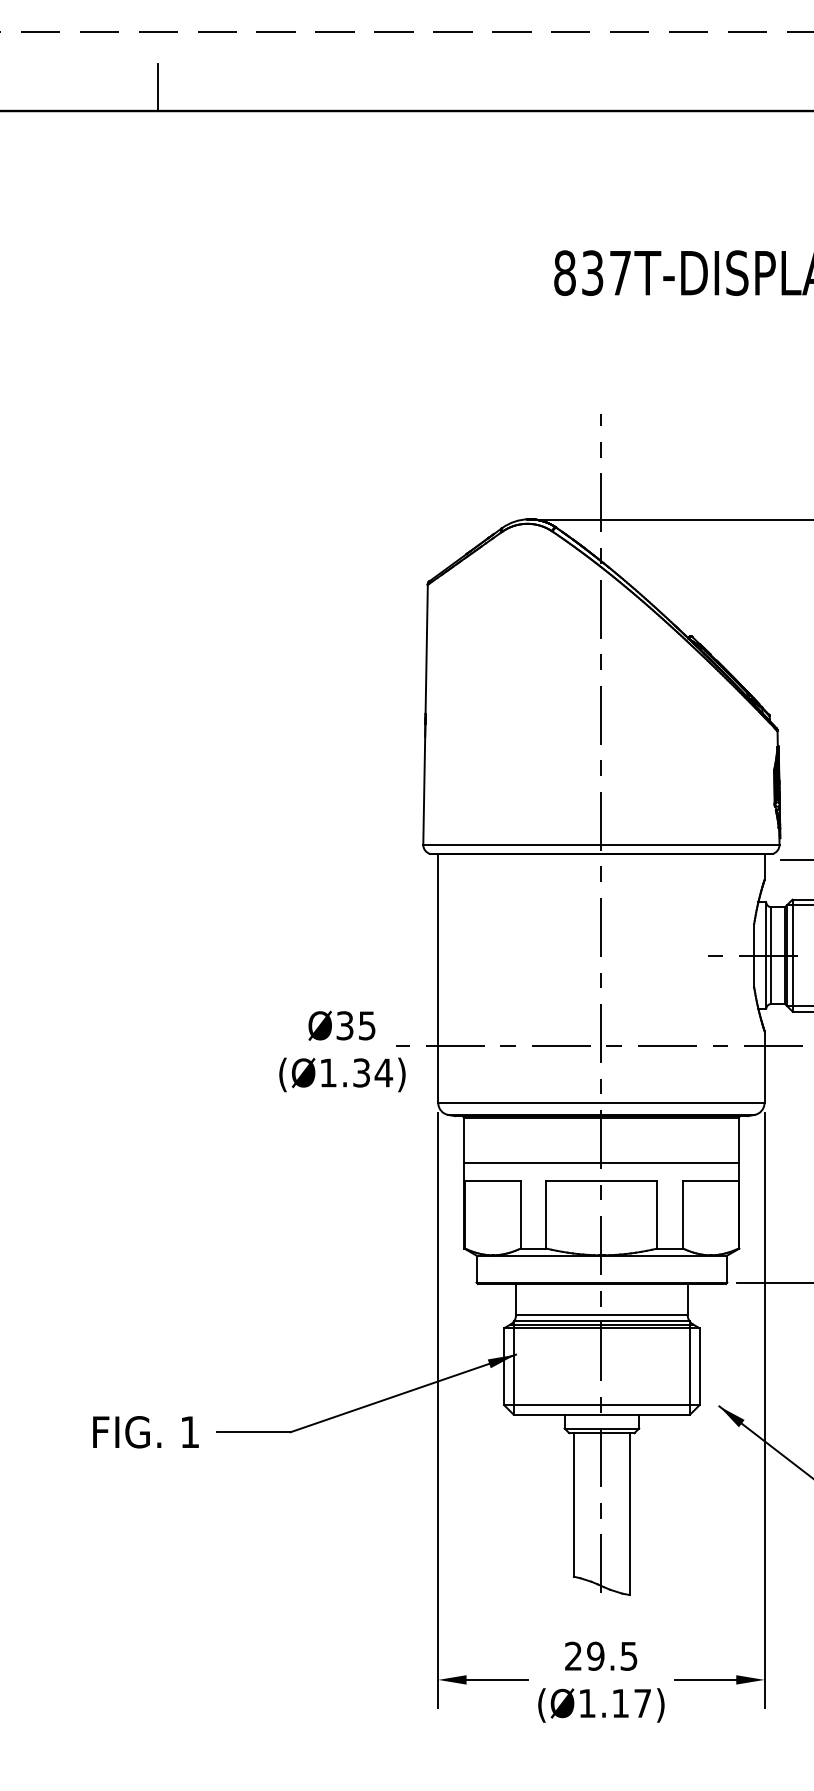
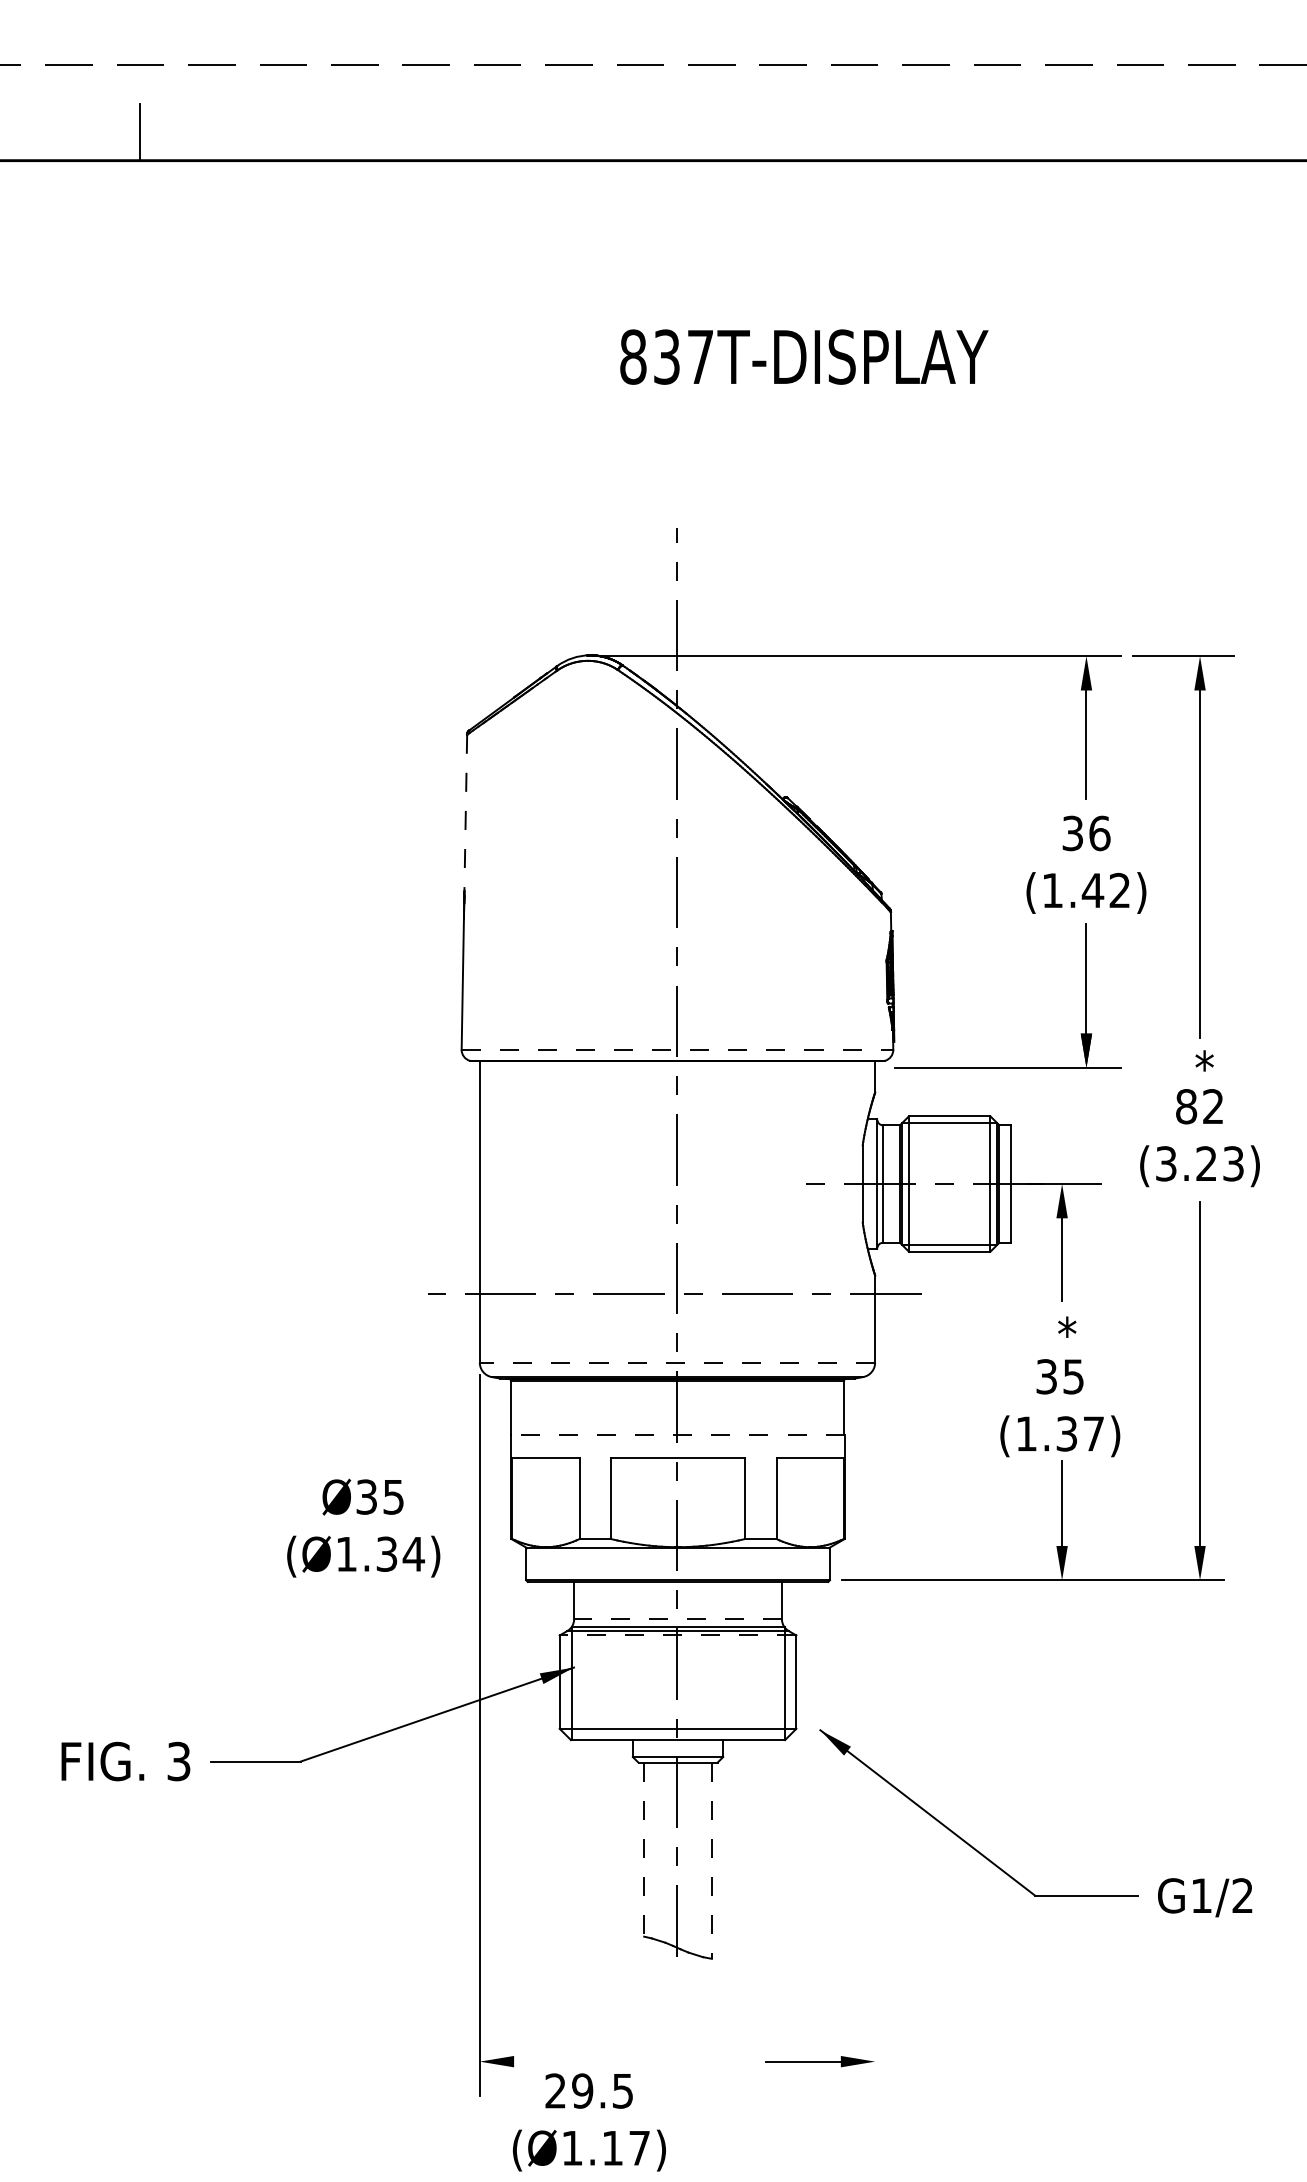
line: (426, 649) -> (465, 813), solid -> dashed
line: (601, 844) -> (677, 1049), solid -> dashed
text: (342, 1050) -> (363, 1527), moved
line: (601, 1102) -> (677, 1362), solid -> dashed
line: (601, 1163) -> (677, 1435), solid -> dashed
line: (602, 1314) -> (678, 1619), solid -> dashed
line: (601, 1328) -> (677, 1635), solid -> dashed
line: (764, 1409) -> (875, 1734), removed
text: (189, 1432) -> (178, 1761), 1 -> 3
line: (574, 1504) -> (644, 1849), solid -> dashed
line: (629, 1514) -> (711, 1861), solid -> dashed
line: (497, 1679) -> (551, 2061), removed
text: (601, 1682) -> (589, 2122), moved

